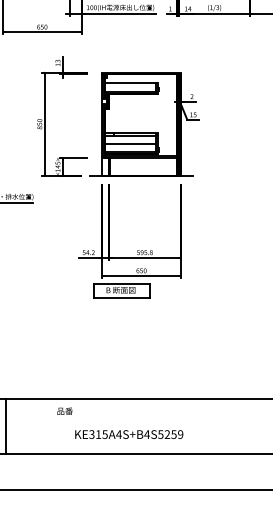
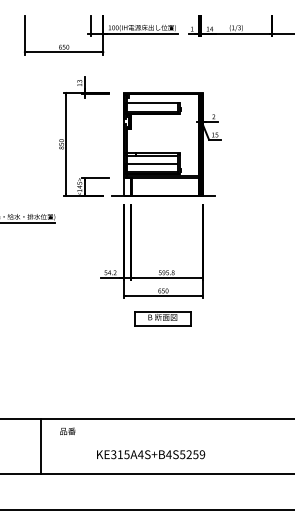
part: (120, 291) -> (162, 318), moved
text: (64, 410) -> (67, 430), moved
line: (6, 426) -> (41, 446), moved

